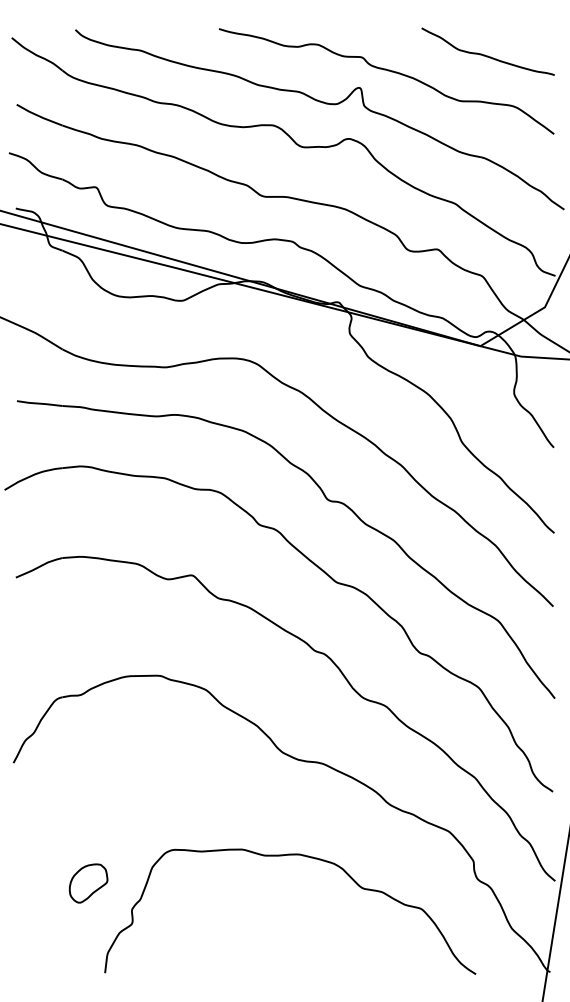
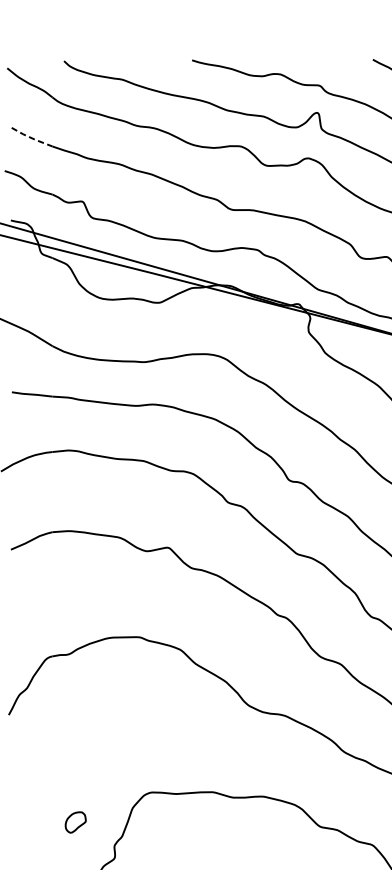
line: (39, 116) -> (32, 138), solid -> dashed
part: (88, 883) -> (75, 822), size x0.6

